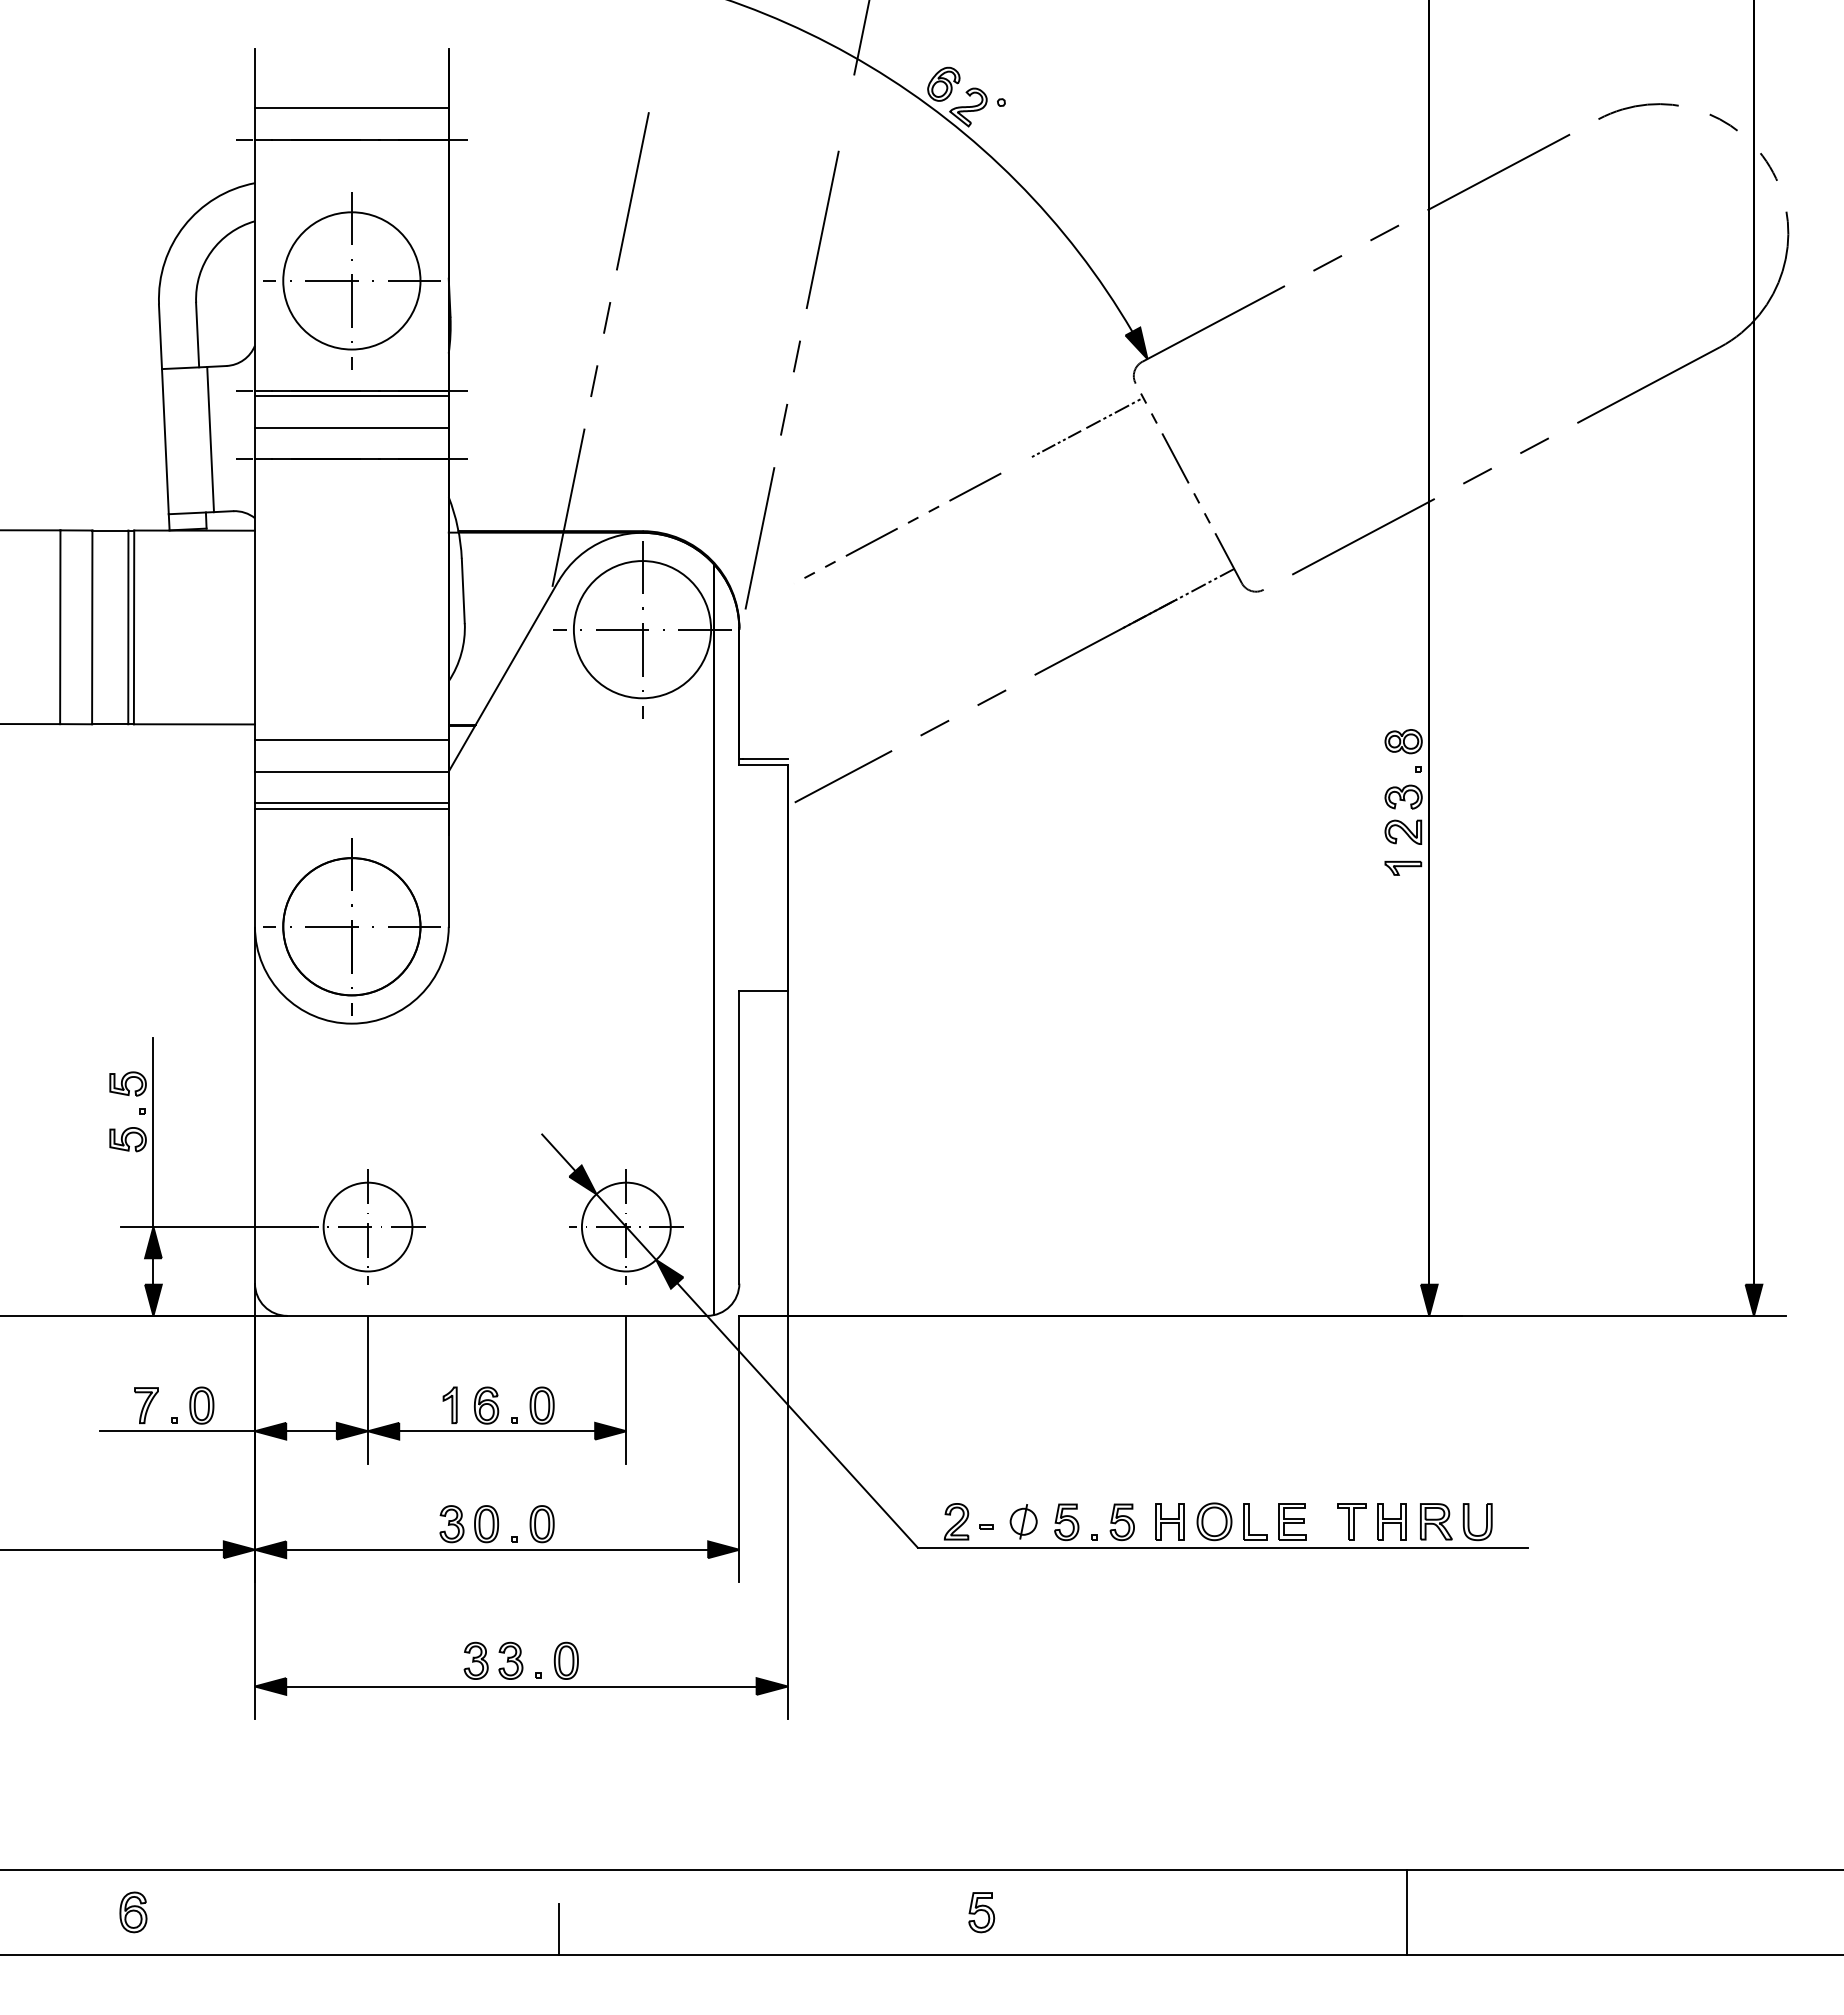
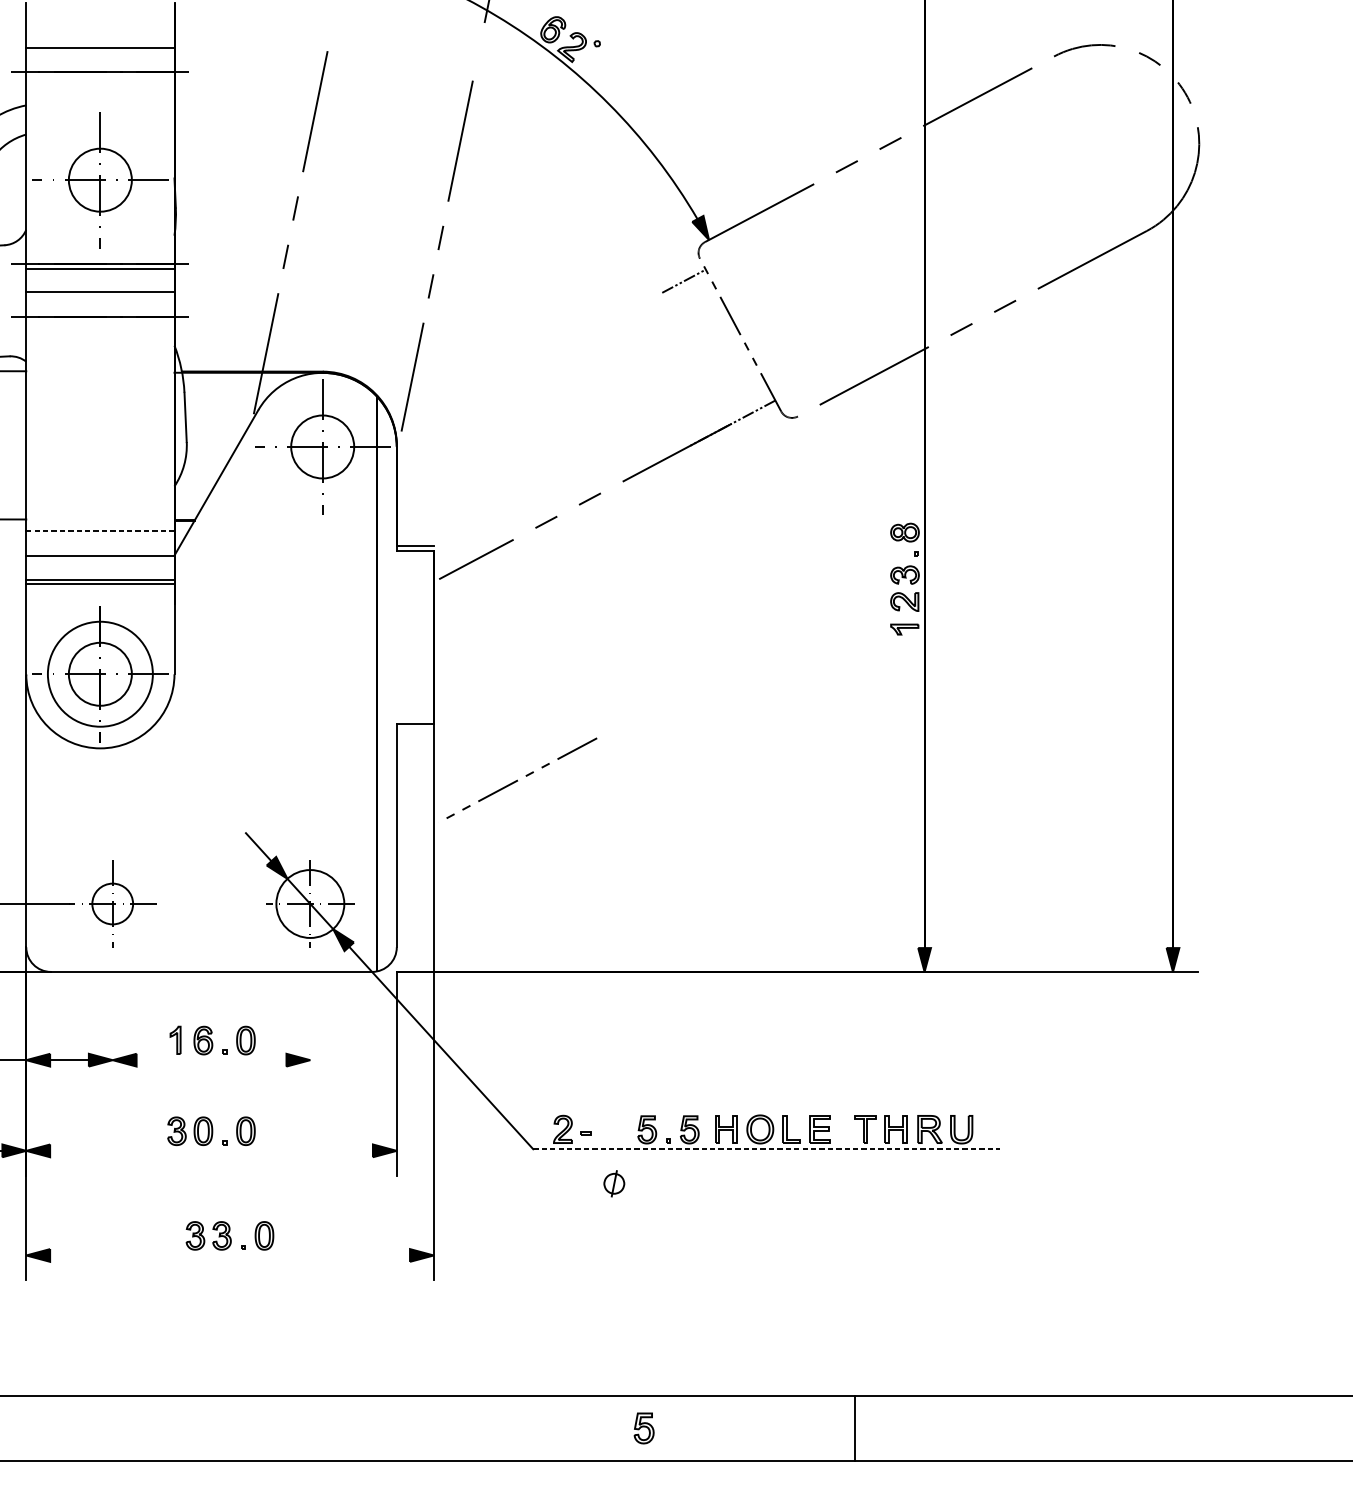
circle: (351, 280) -> (100, 179), size x0.6
line: (1055, 444) -> (638, 305), removed
line: (907, 522) -> (525, 775), moved
circle: (642, 629) -> (322, 446), size x0.6
line: (351, 740) -> (100, 531), solid -> dashed
circle: (351, 926) -> (100, 674), size x0.6
circle: (367, 1226) -> (112, 903), size x0.6
line: (368, 1390) -> (113, 1029), removed
line: (626, 1390) -> (310, 1029), removed
line: (497, 1431) -> (211, 1060), removed
part: (1023, 1521) -> (614, 1183), moved
line: (1223, 1547) -> (767, 1149), solid -> dashed
line: (497, 1549) -> (211, 1150), removed
line: (521, 1686) -> (230, 1255), removed
line: (1406, 1911) -> (854, 1427), moved
part: (981, 1912) -> (644, 1428), moved
line: (559, 1928) -> (259, 1440), removed

